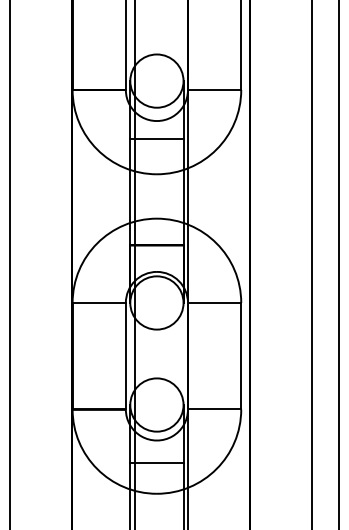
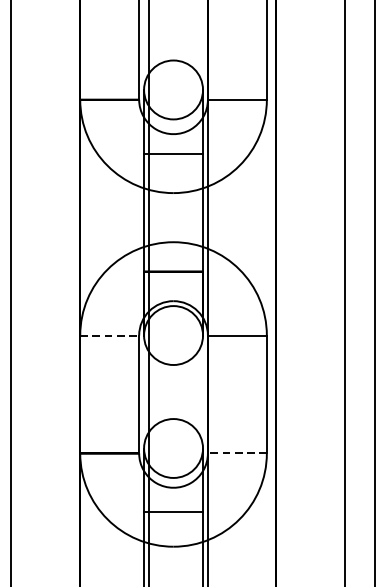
line: (99, 302) -> (109, 335), solid -> dashed
line: (214, 409) -> (237, 453), solid -> dashed

